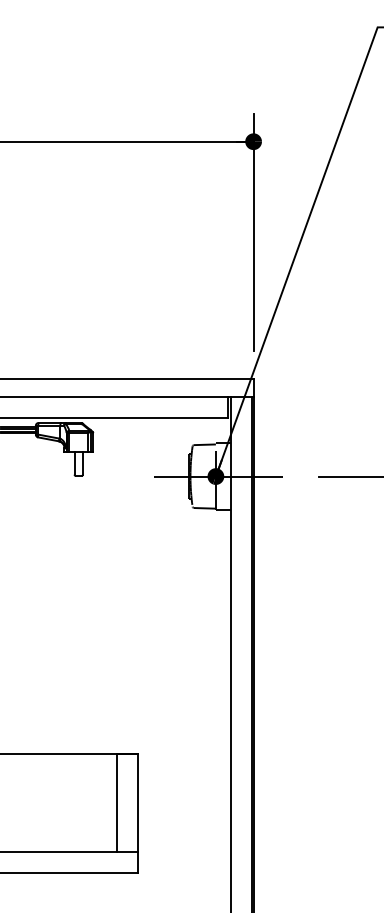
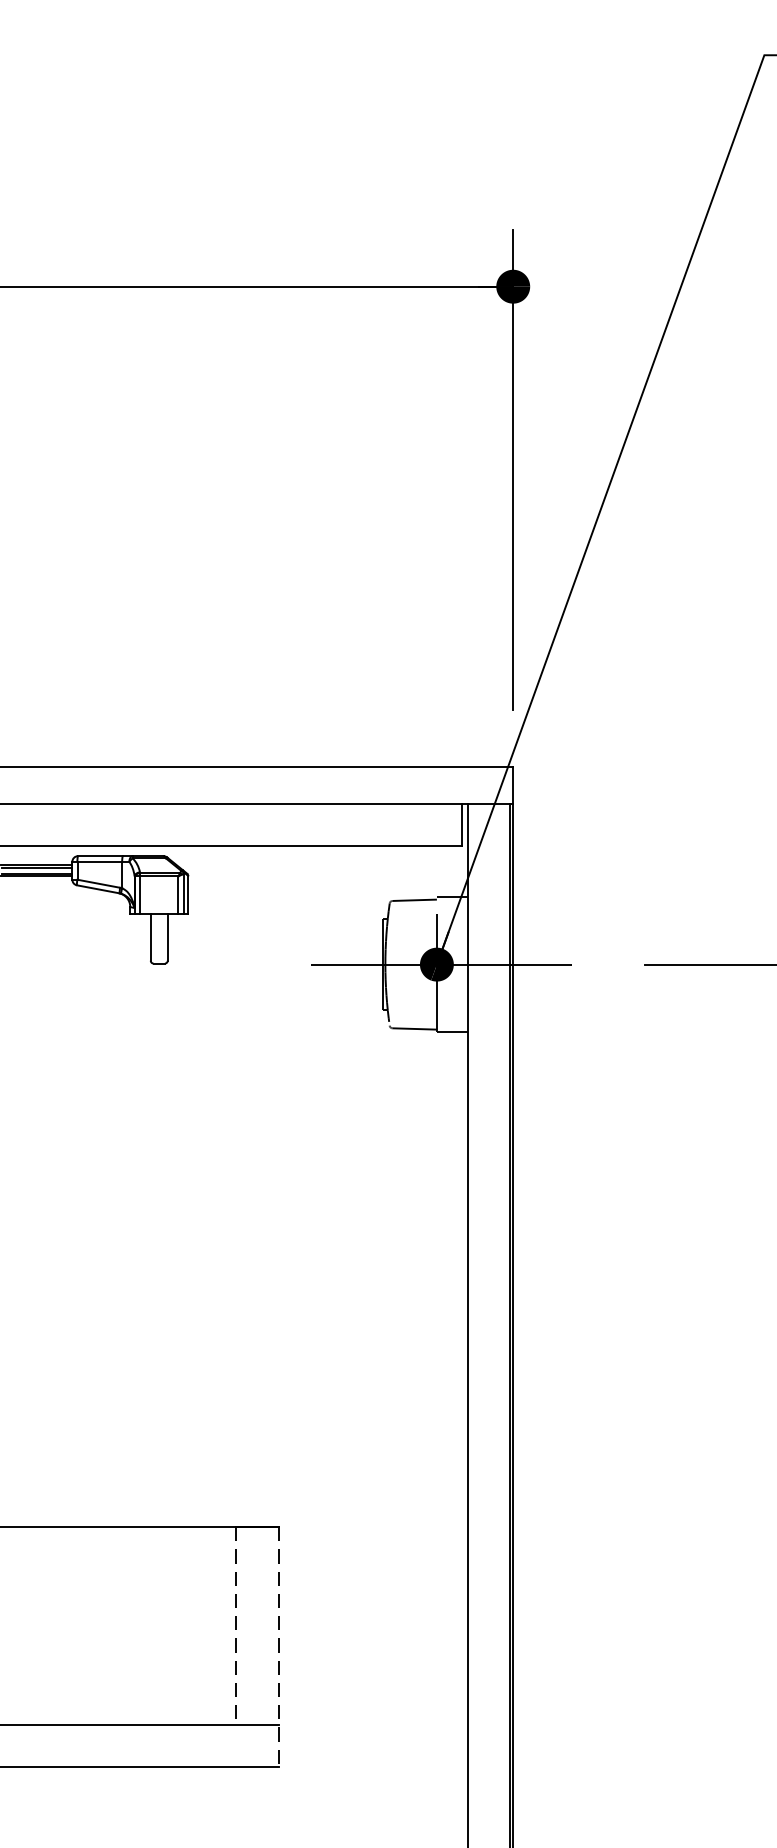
line: (116, 803) -> (235, 1626), solid -> dashed
line: (137, 814) -> (278, 1648), solid -> dashed

